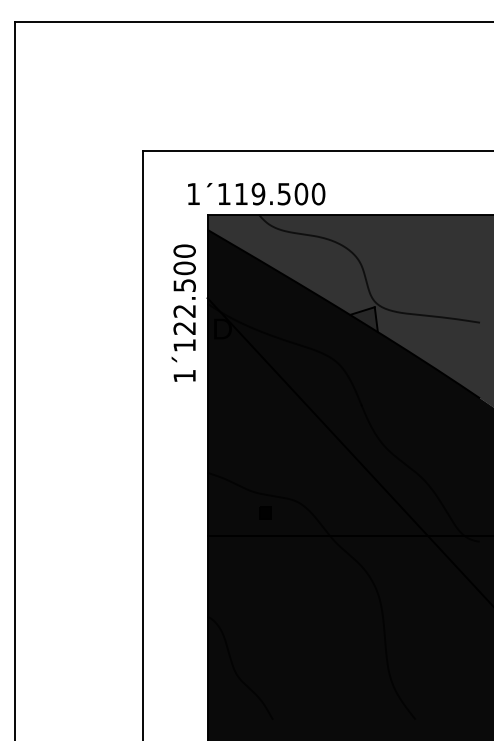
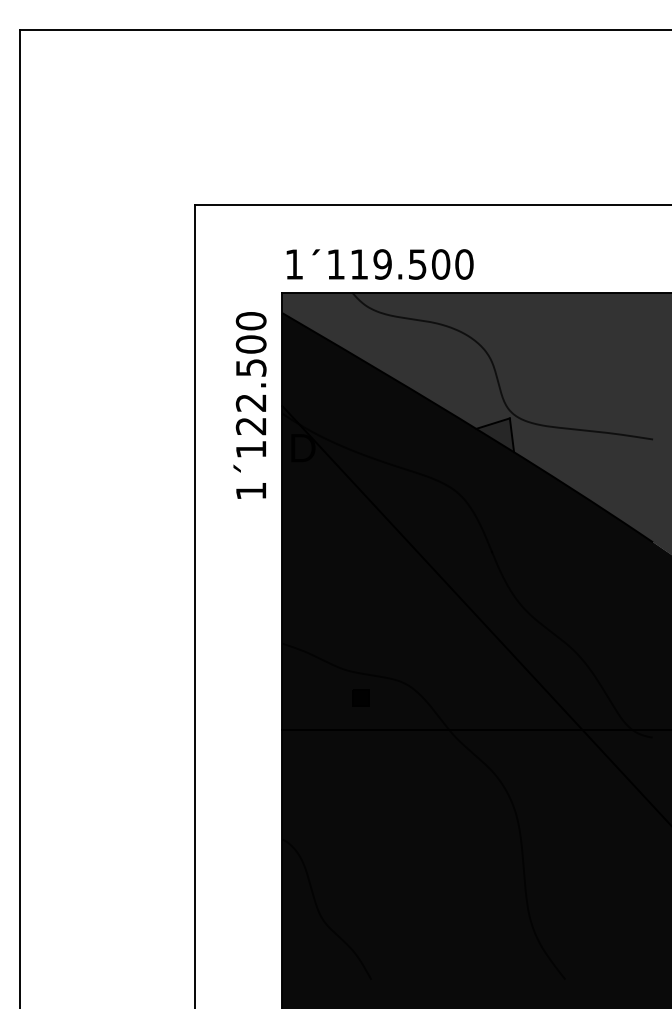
text: (256, 194) -> (379, 264), moved
text: (183, 313) -> (249, 405), moved

